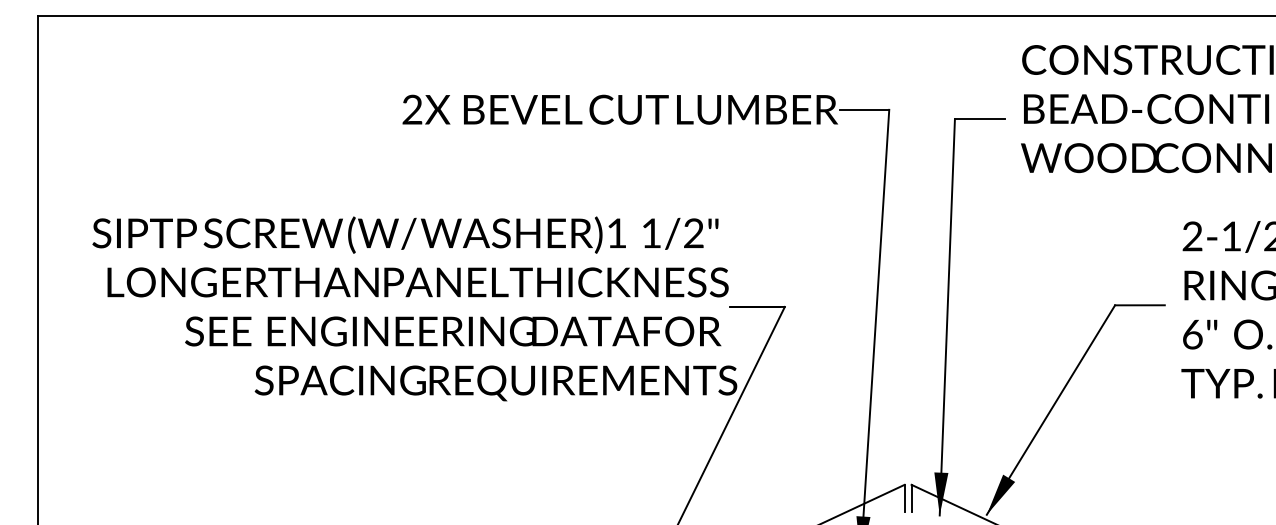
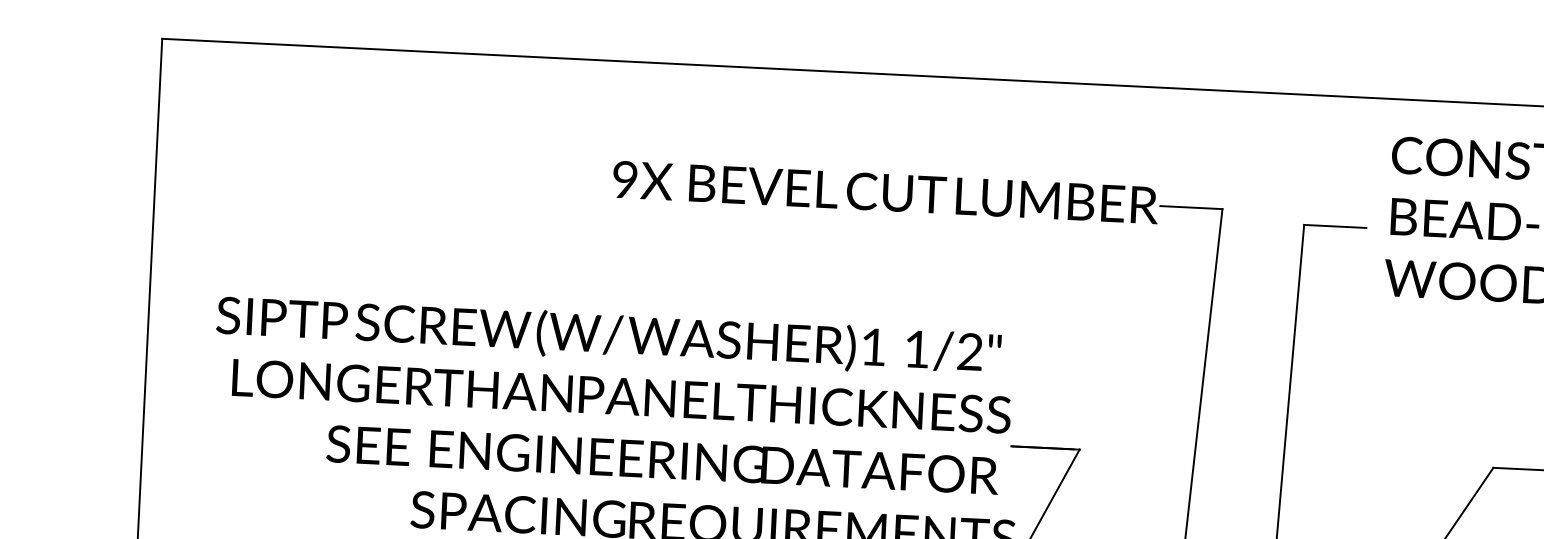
text: (412, 109) -> (625, 179), 2X -> 9X

